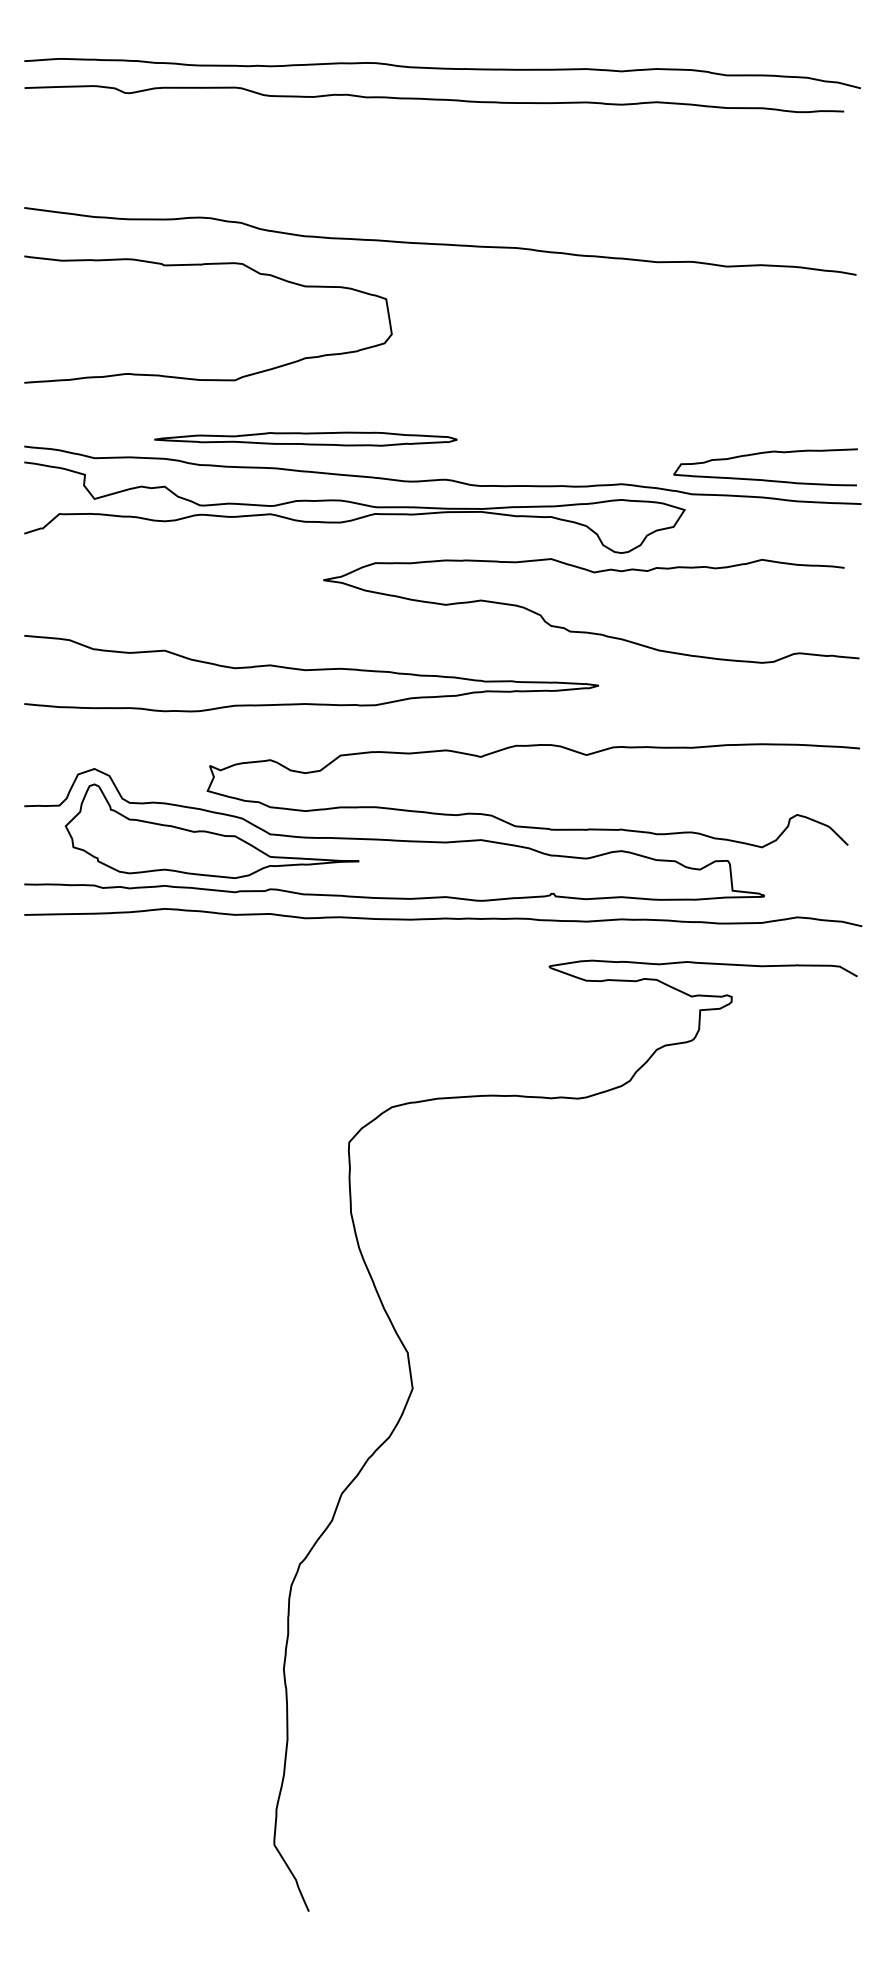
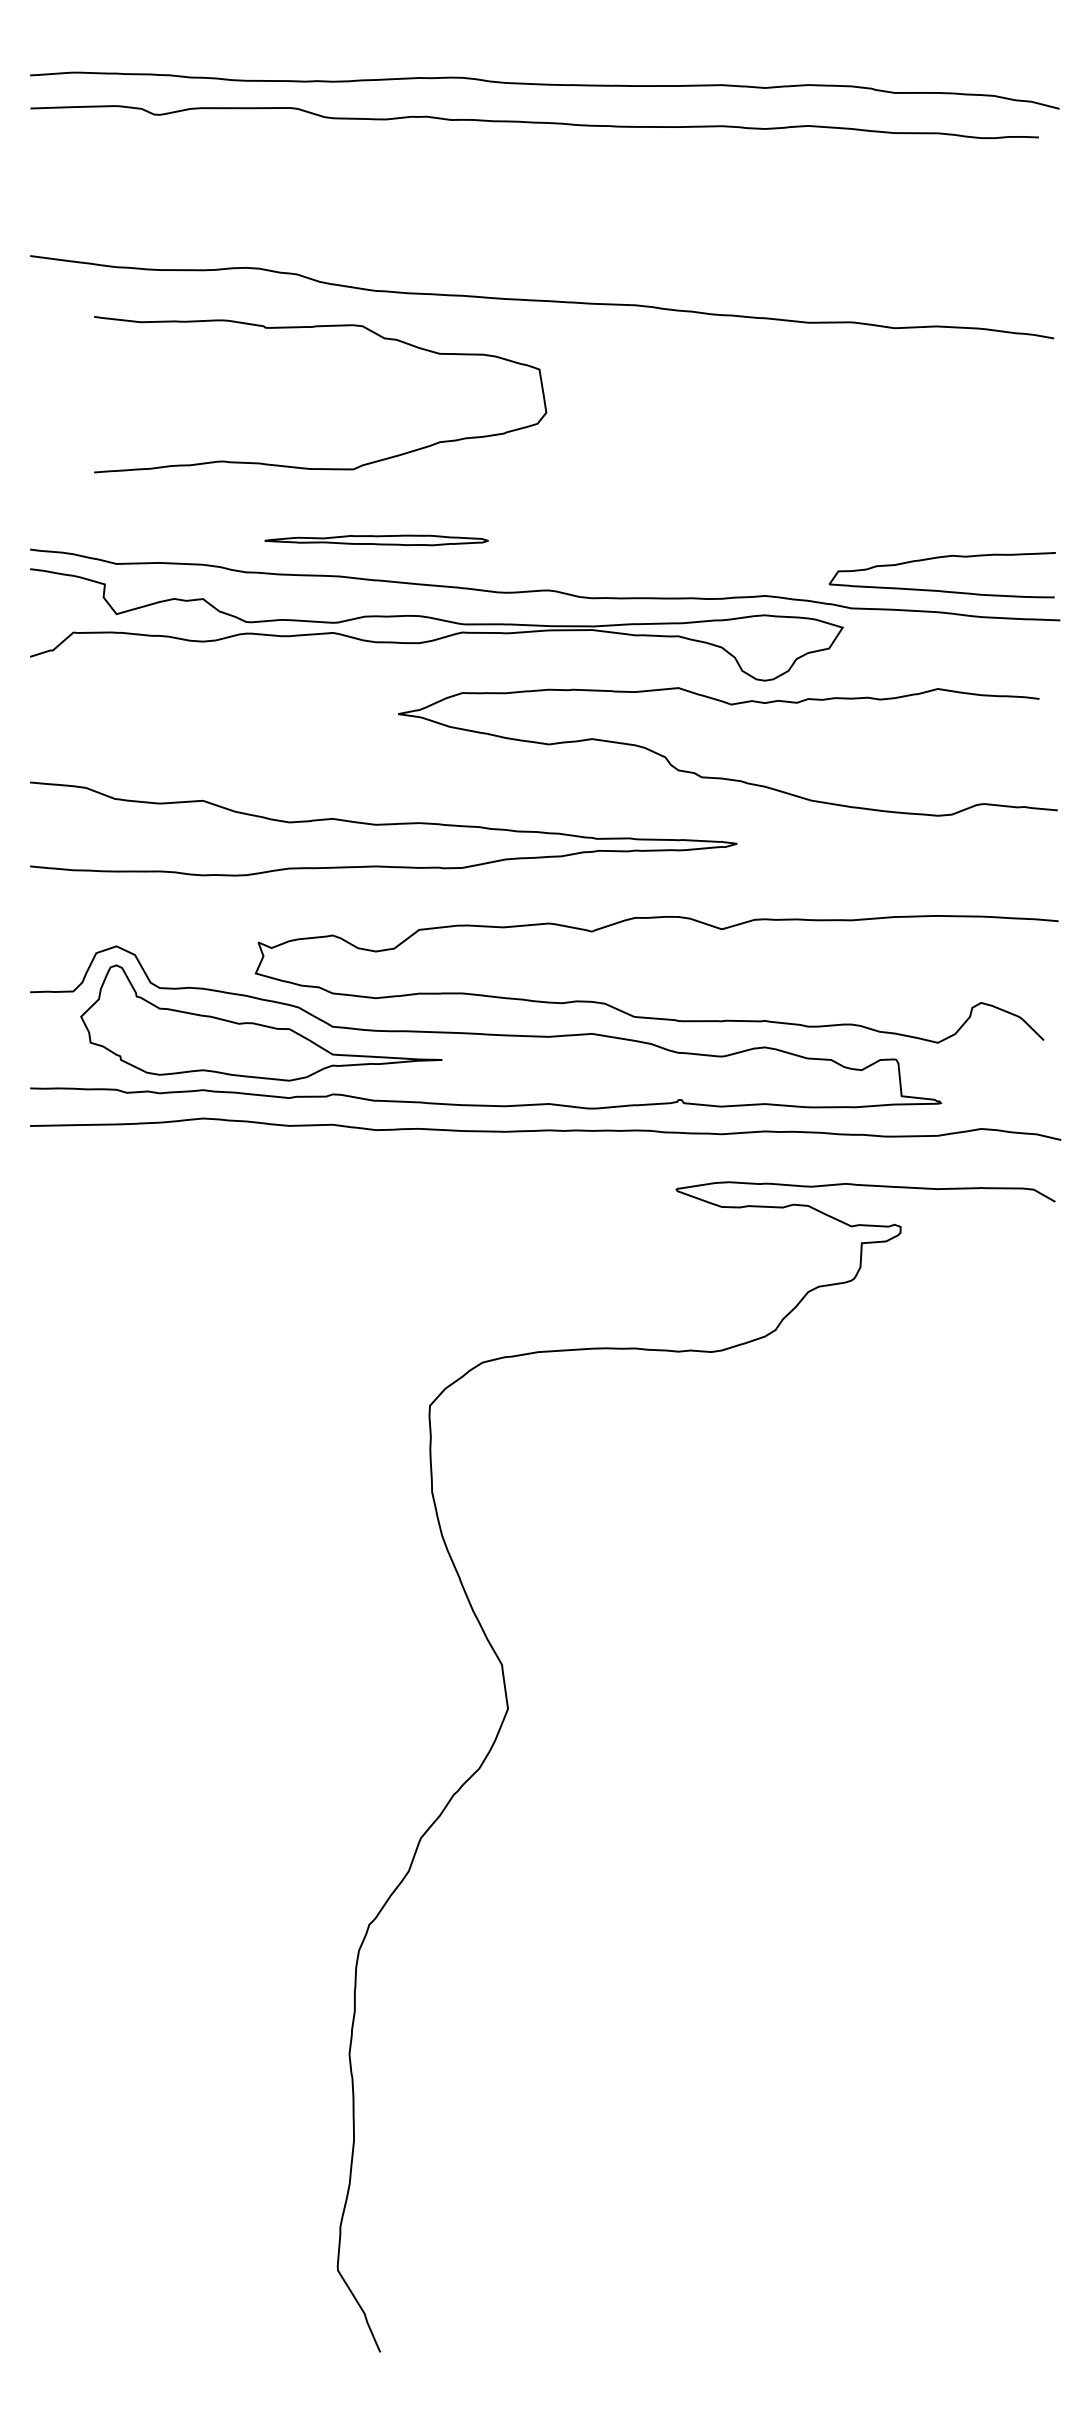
curve: (203, 265) -> (314, 328), moved
part: (305, 438) -> (376, 539), size x0.6

